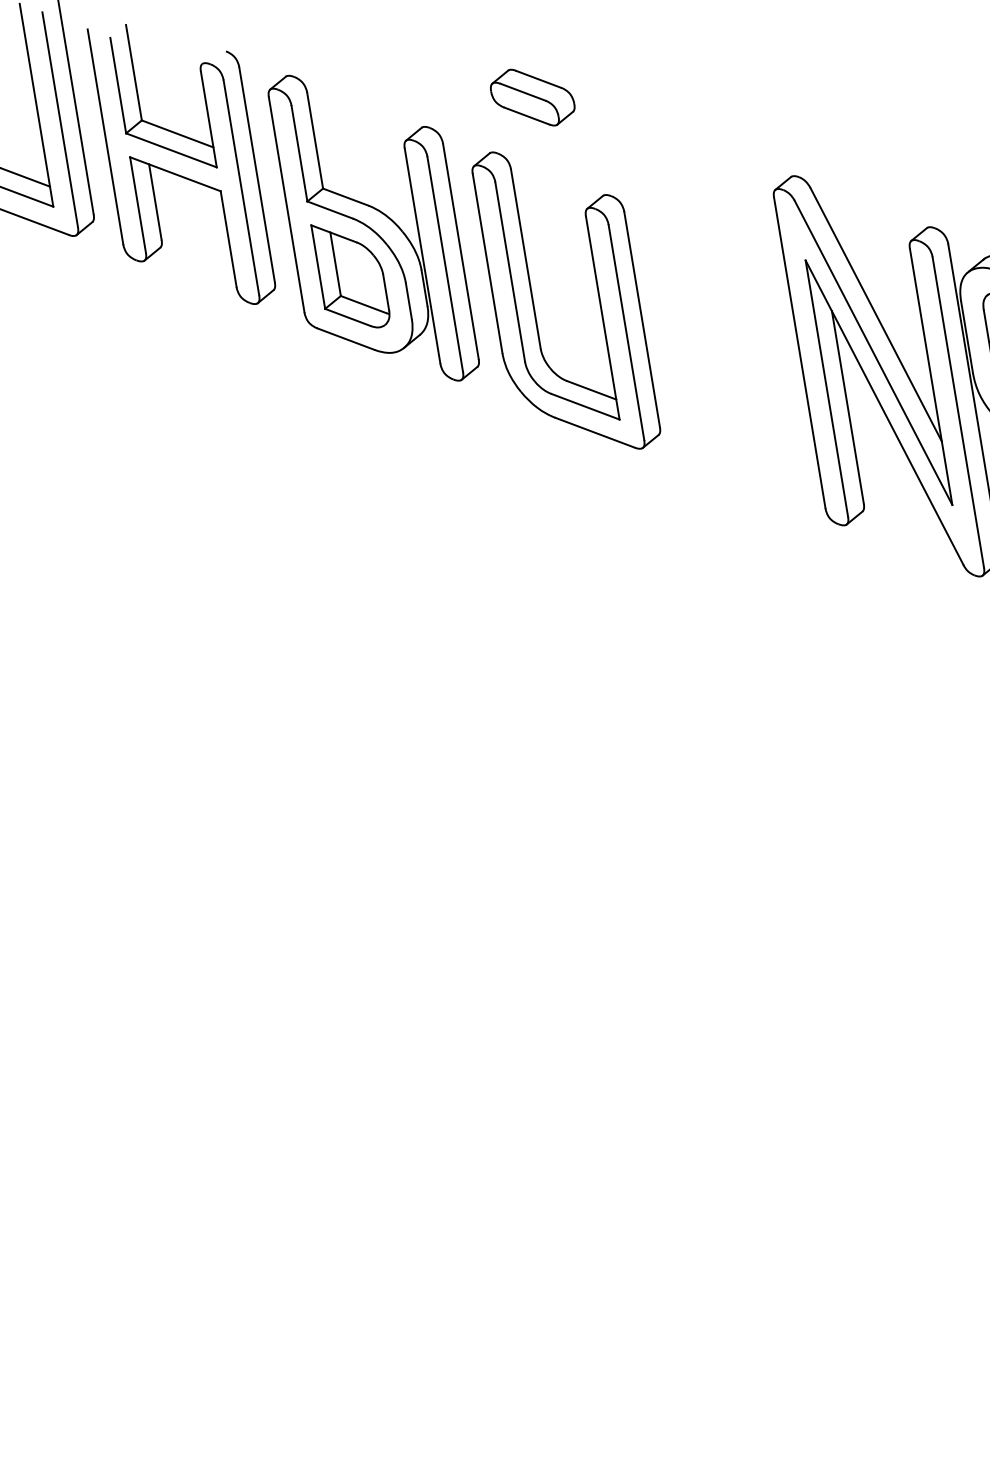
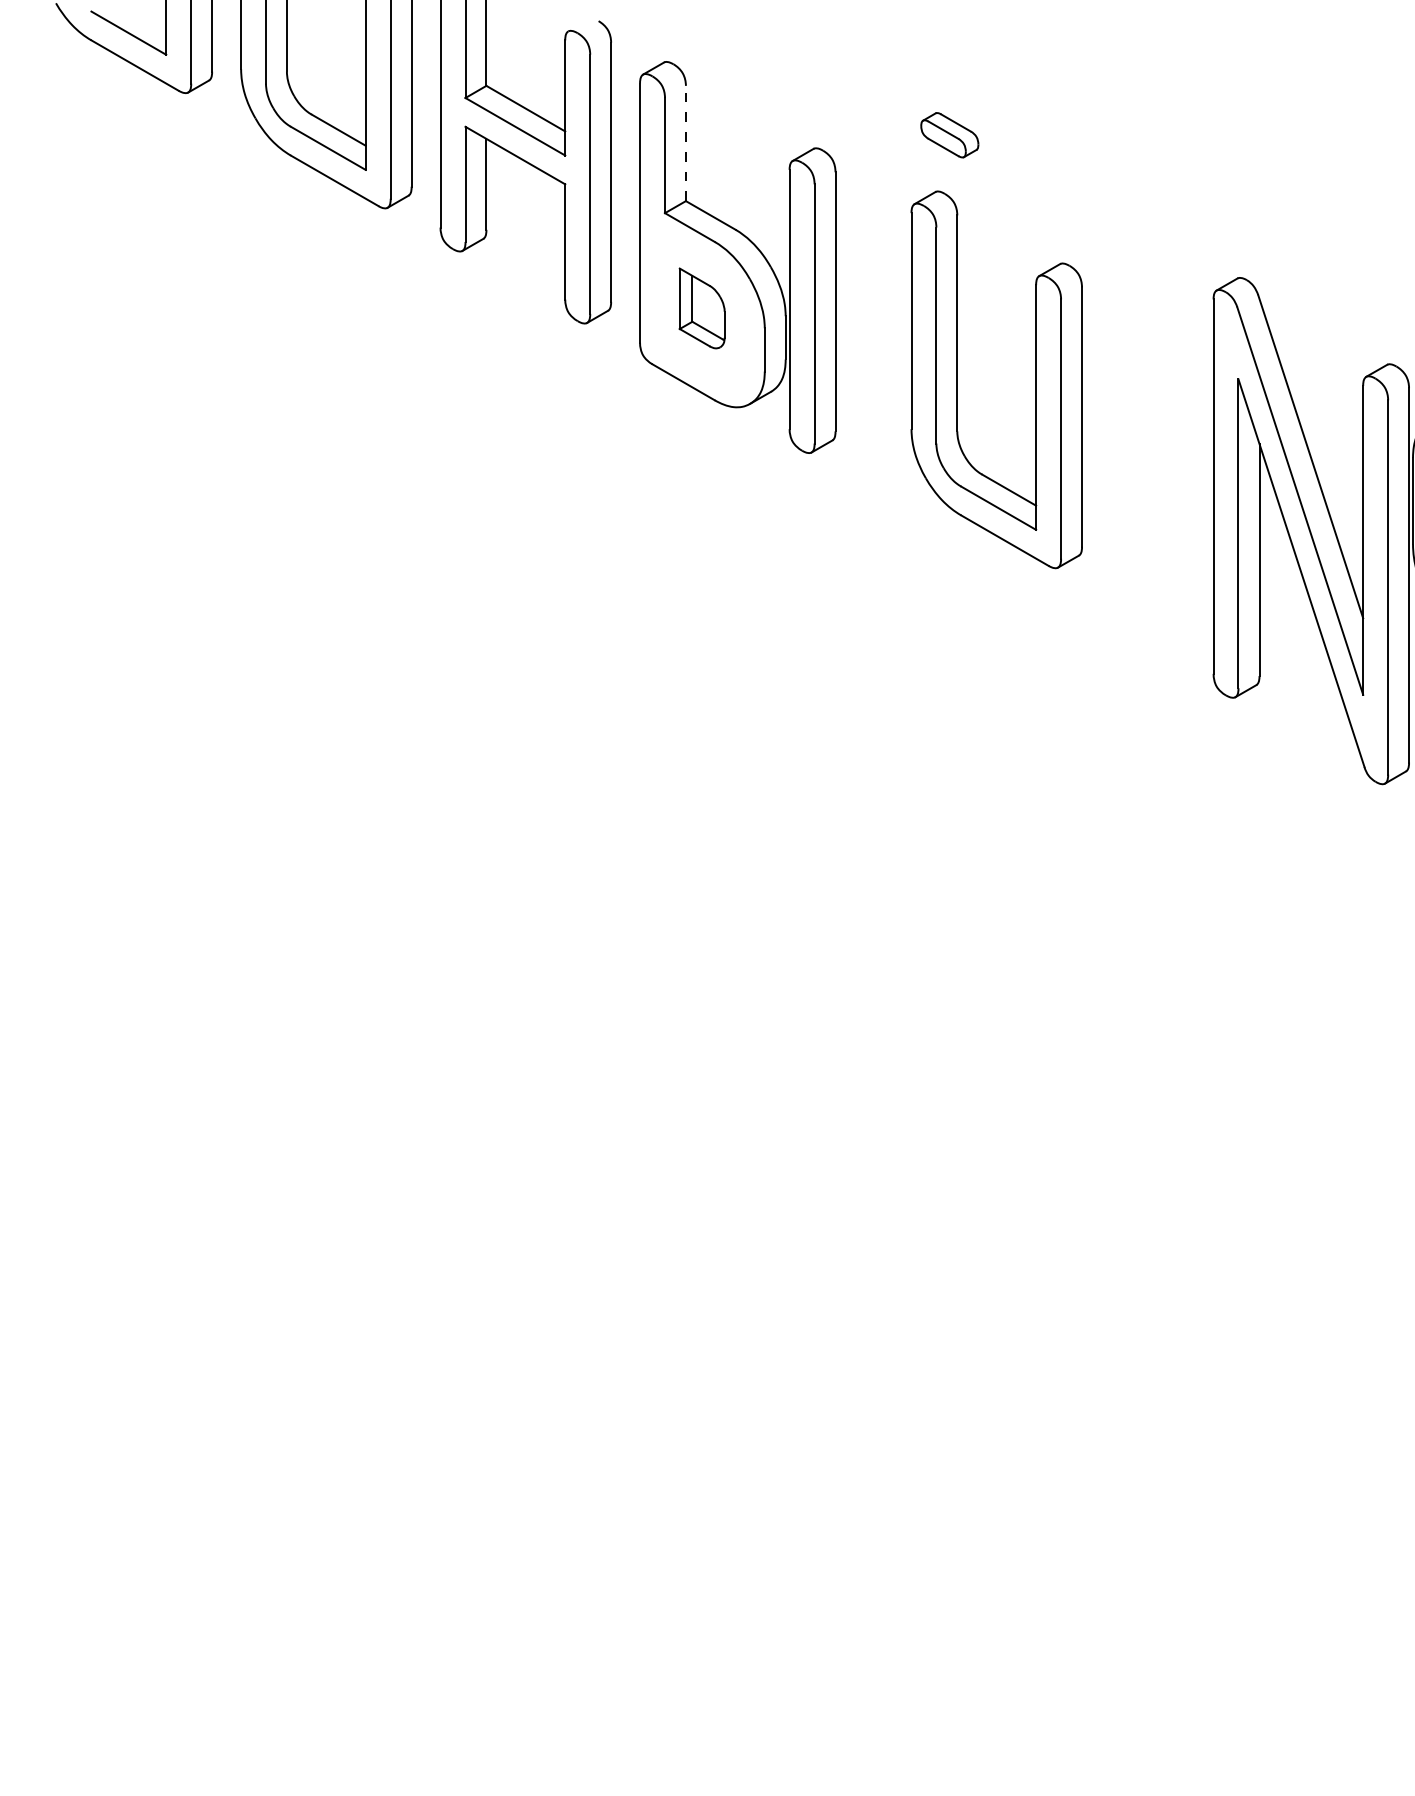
part: (532, 98) -> (949, 135), size x0.6
line: (314, 140) -> (685, 143), solid -> dashed
part: (350, 275) -> (701, 308), size x0.6
part: (533, 305) -> (957, 379), moved

